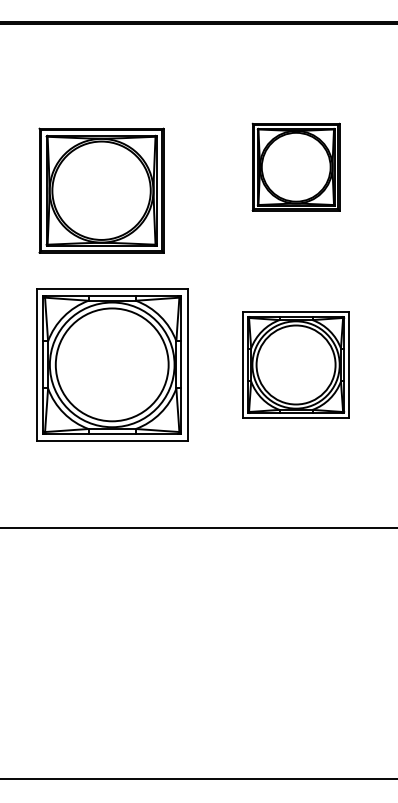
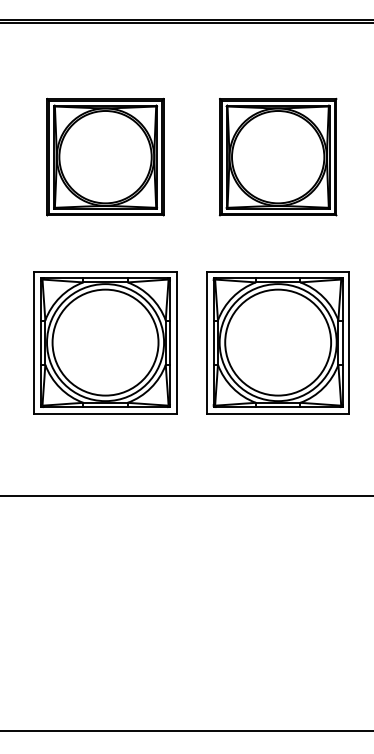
part: (296, 166) -> (278, 156), size x1.43
part: (101, 190) -> (105, 156), moved
part: (295, 364) -> (277, 342), size x1.43

